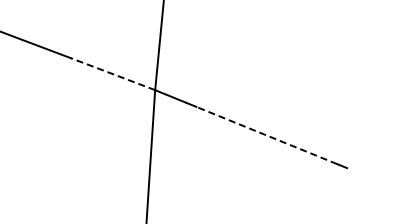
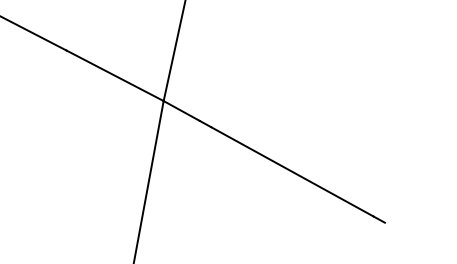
line: (113, 74) -> (115, 76), dashed -> solid
line: (266, 135) -> (292, 171), dashed -> solid

